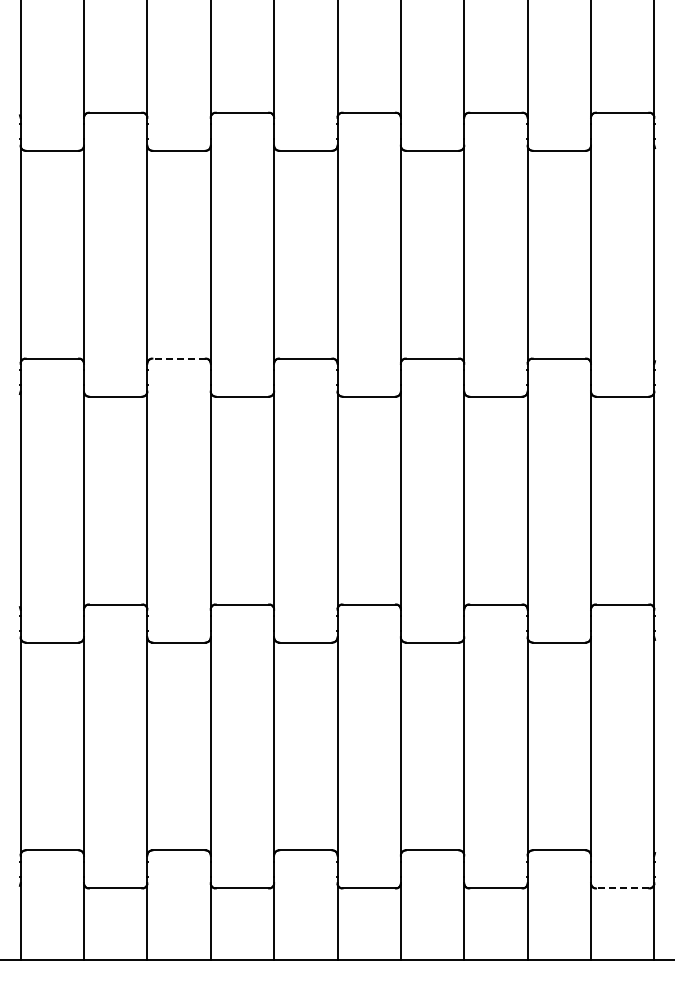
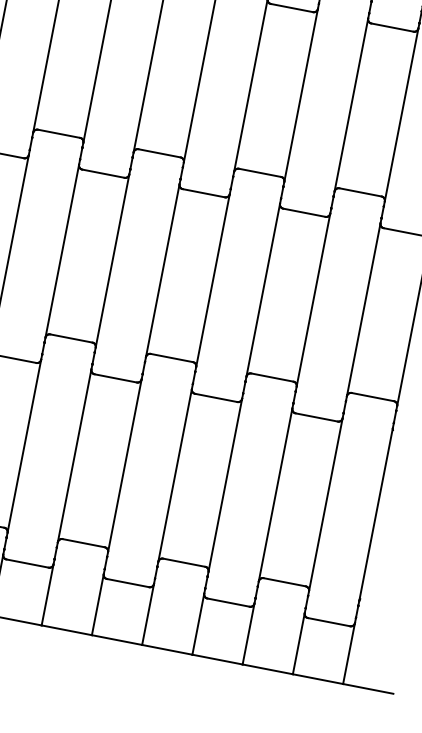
line: (179, 358) -> (59, 133), dashed -> solid
line: (622, 888) -> (328, 622), dashed -> solid

